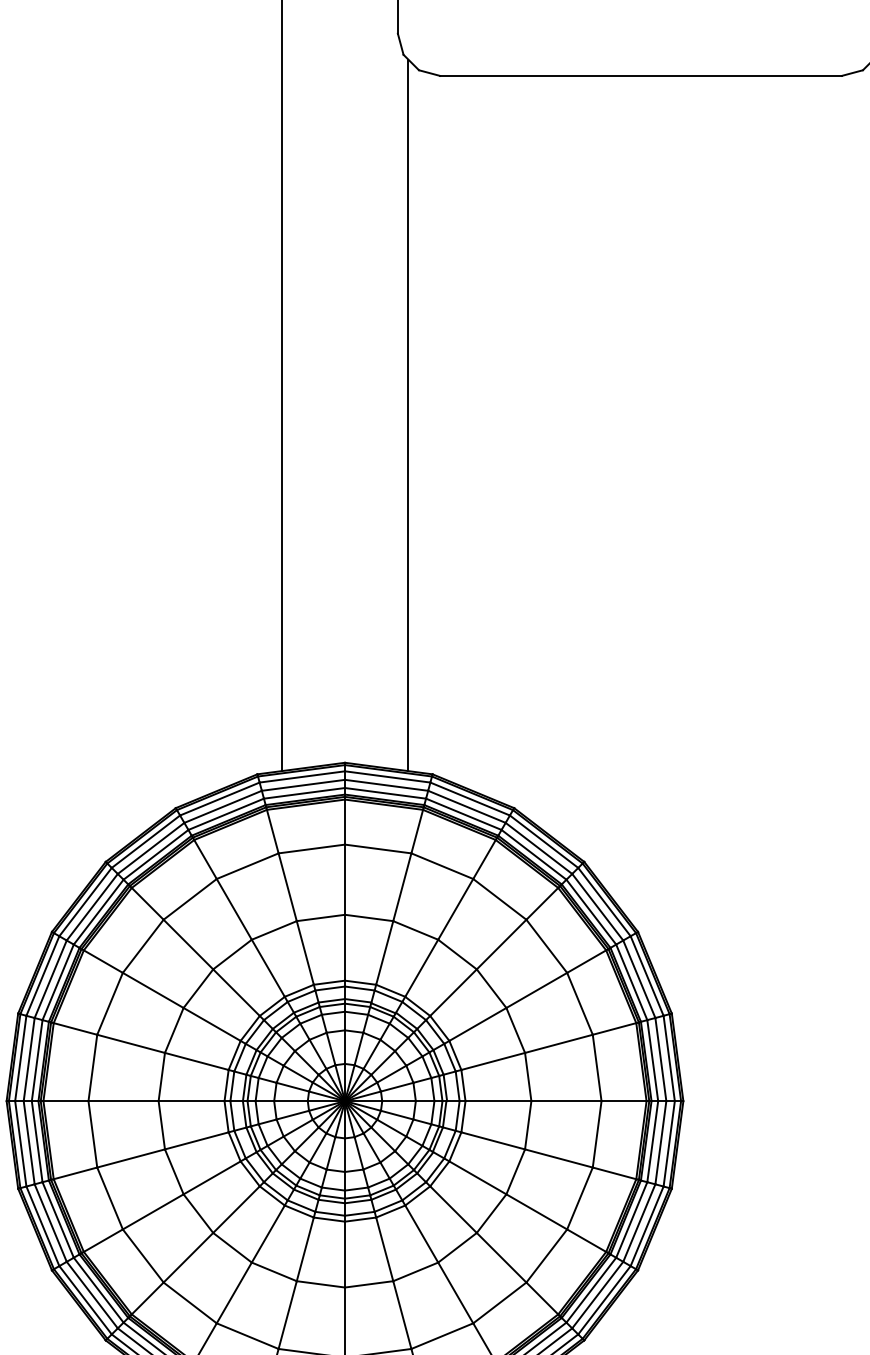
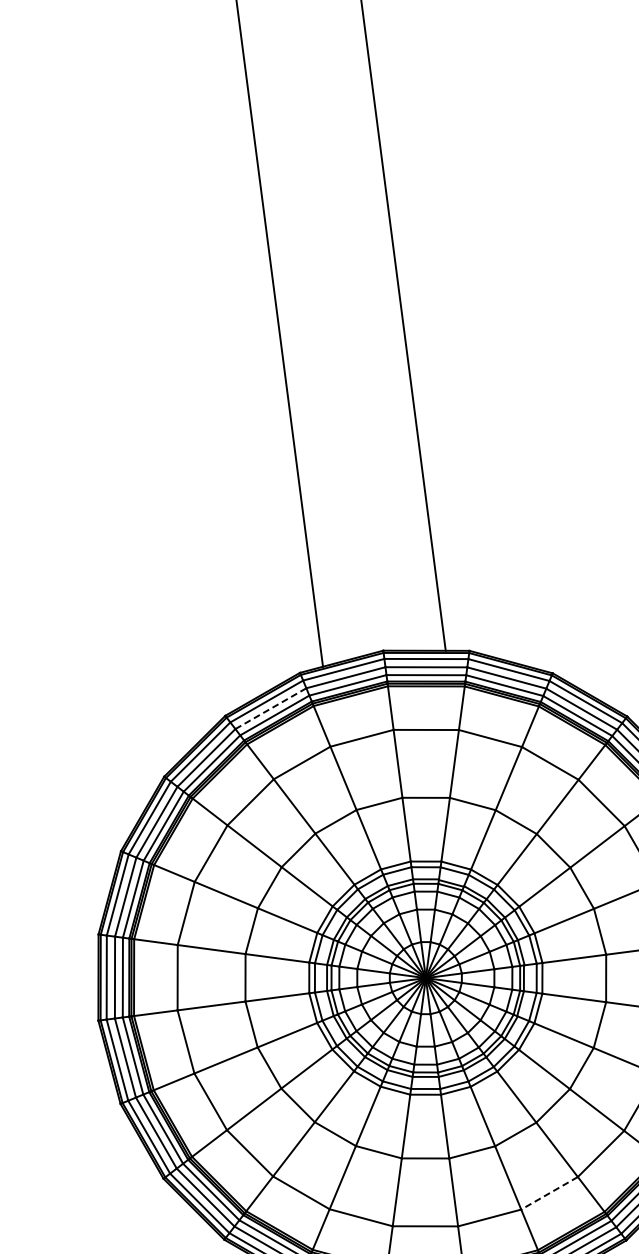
line: (223, 806) -> (271, 708), solid -> dashed
line: (441, 1336) -> (548, 1193), solid -> dashed

